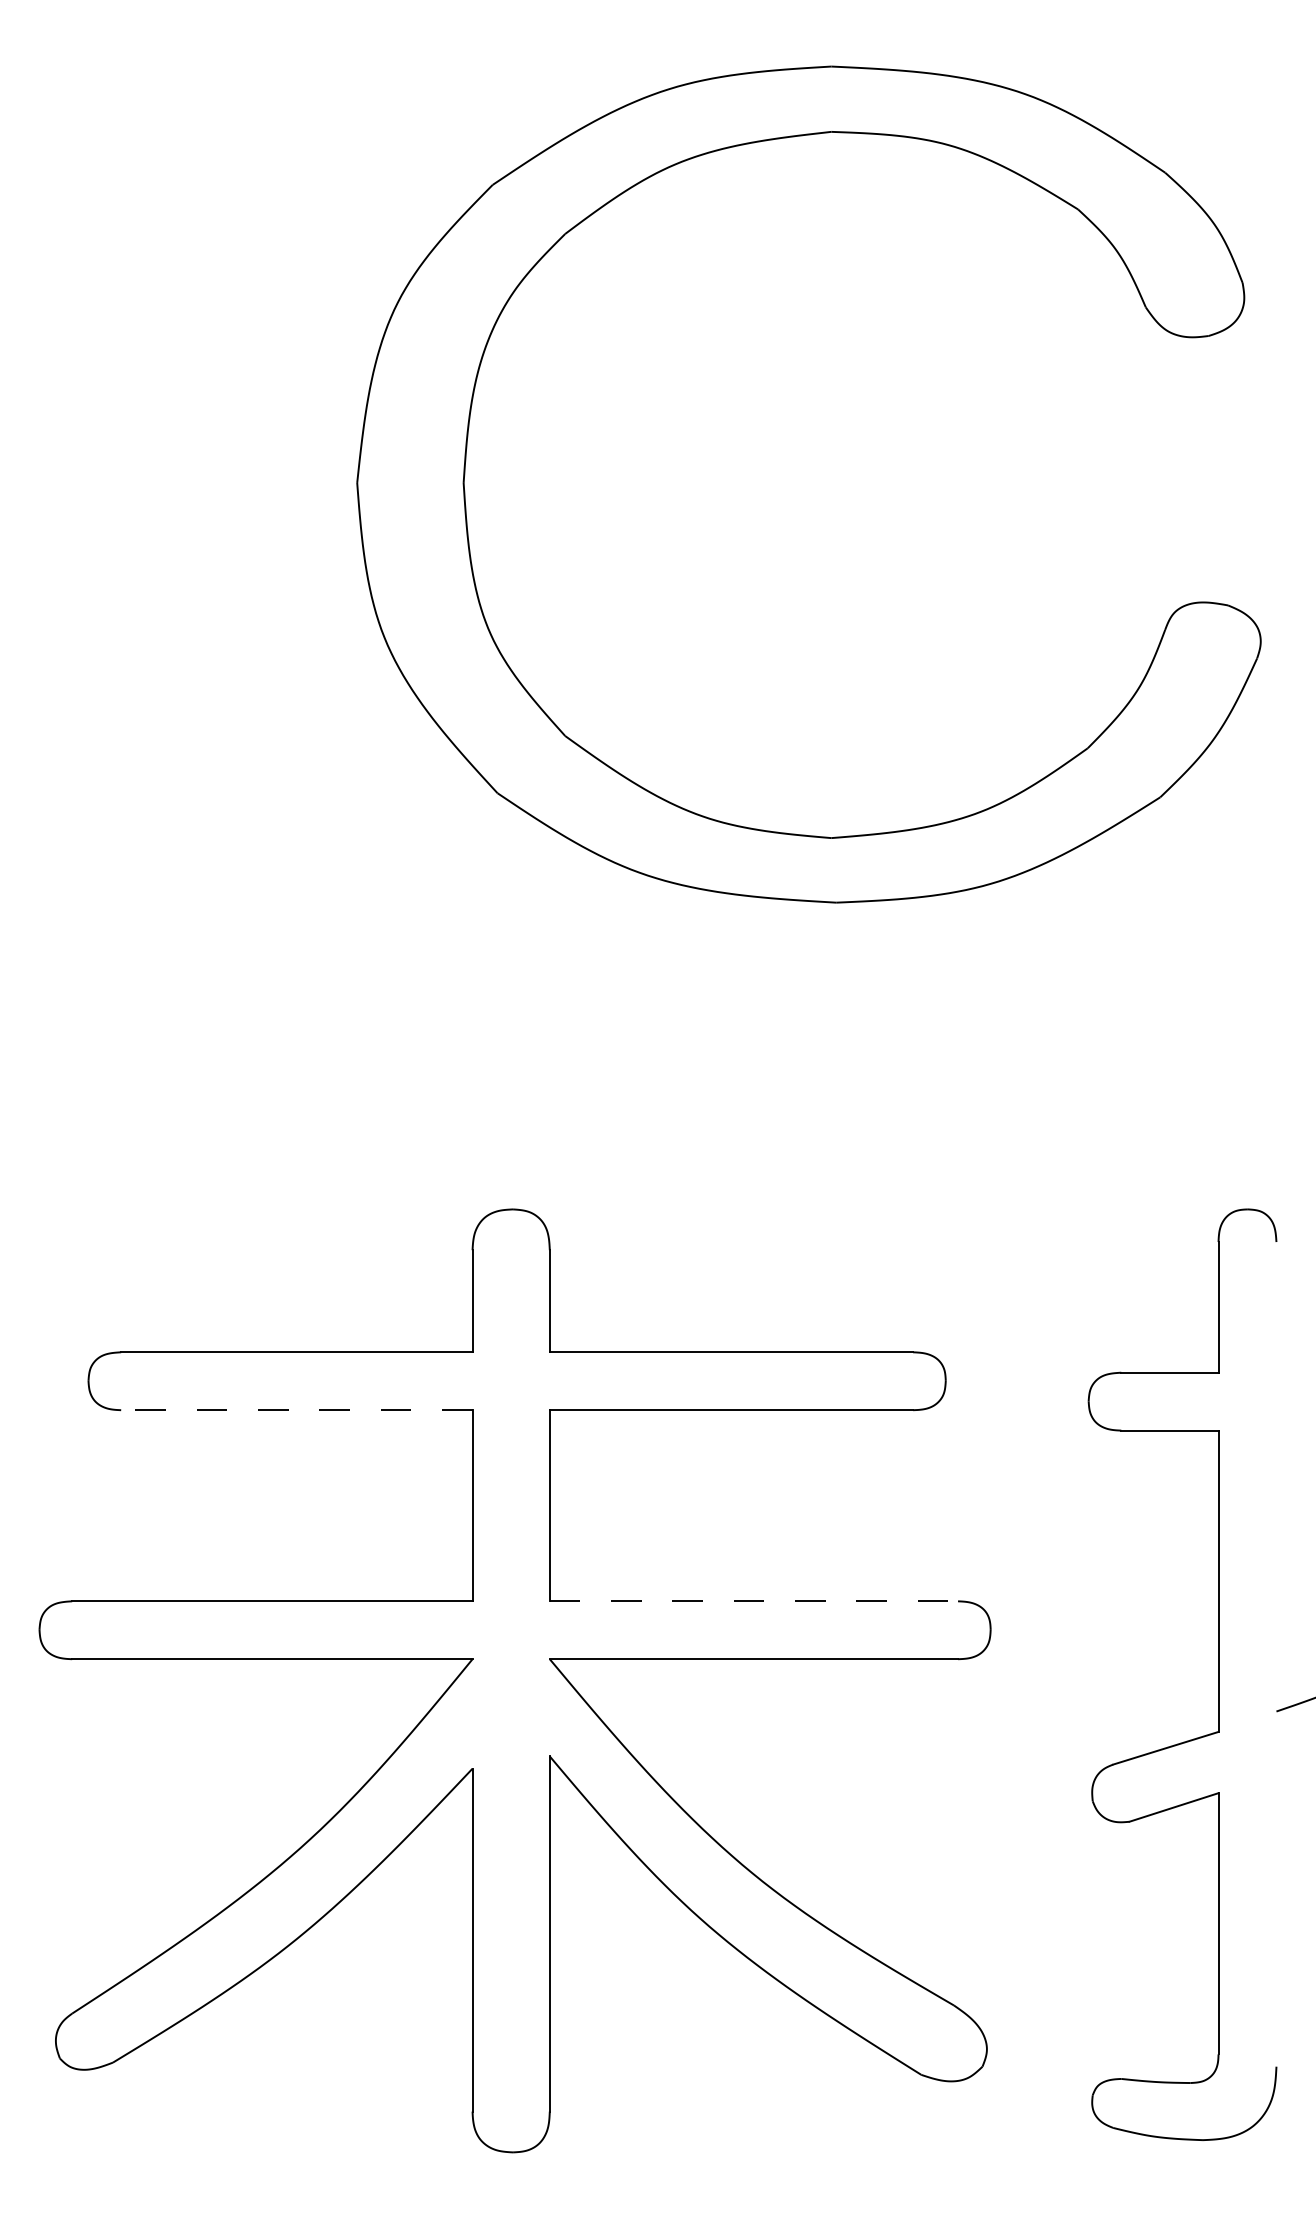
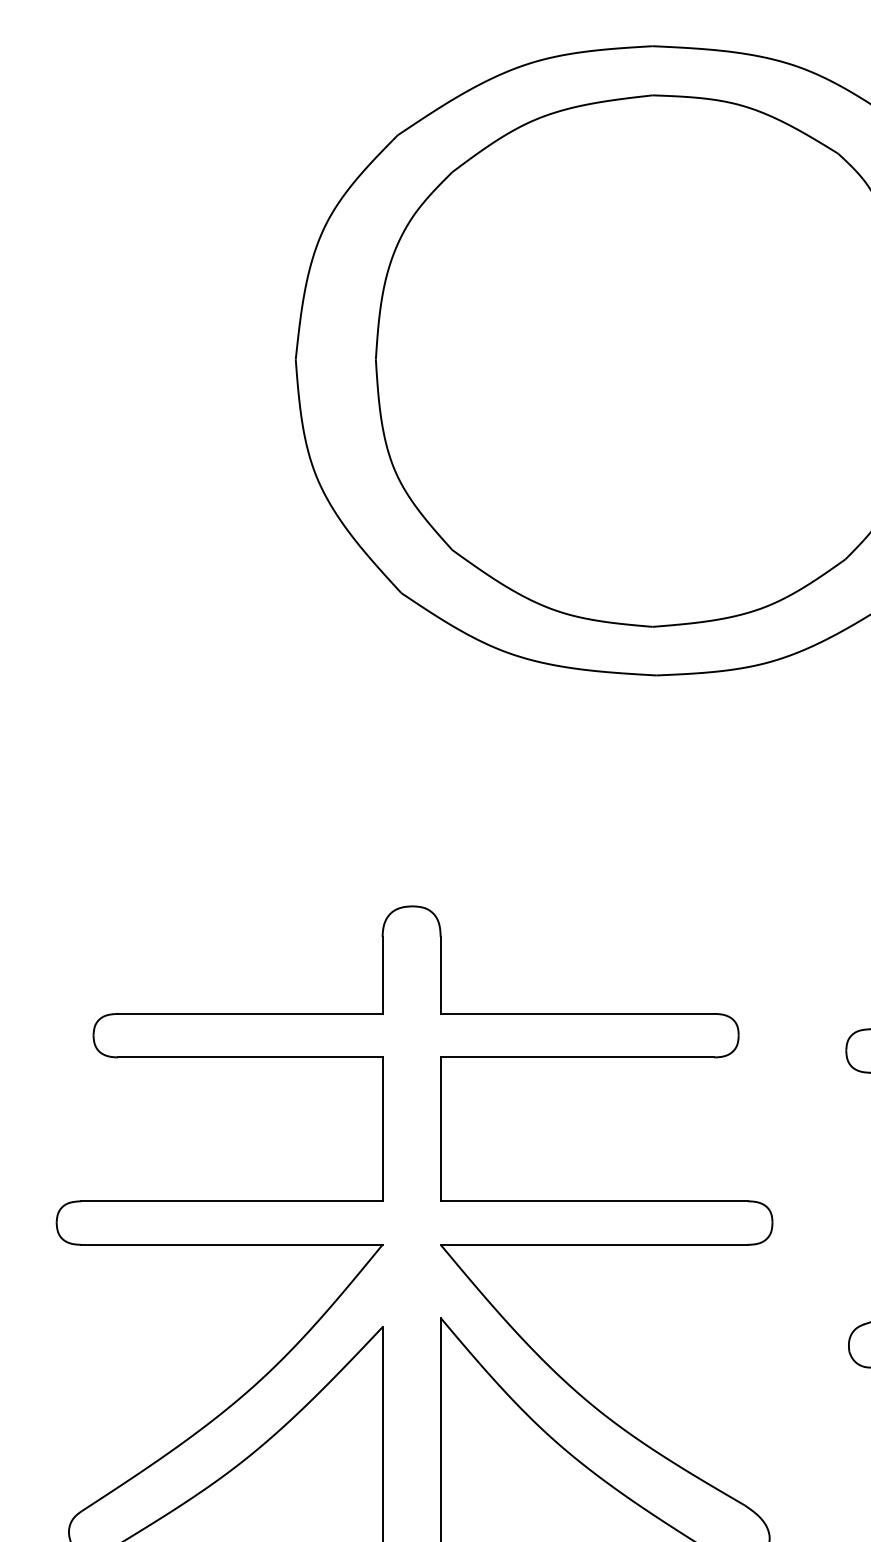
line: (296, 1410) -> (250, 1057), dashed -> solid
line: (754, 1601) -> (594, 1201), dashed -> solid

